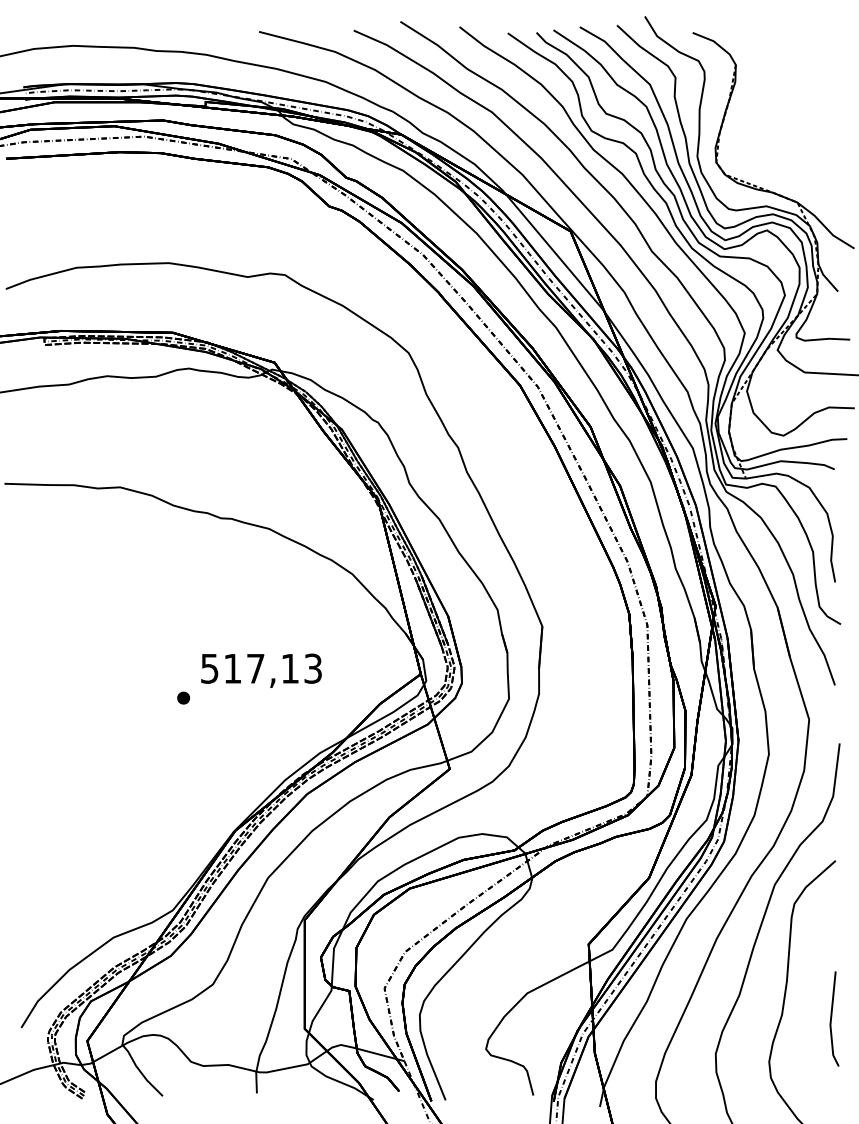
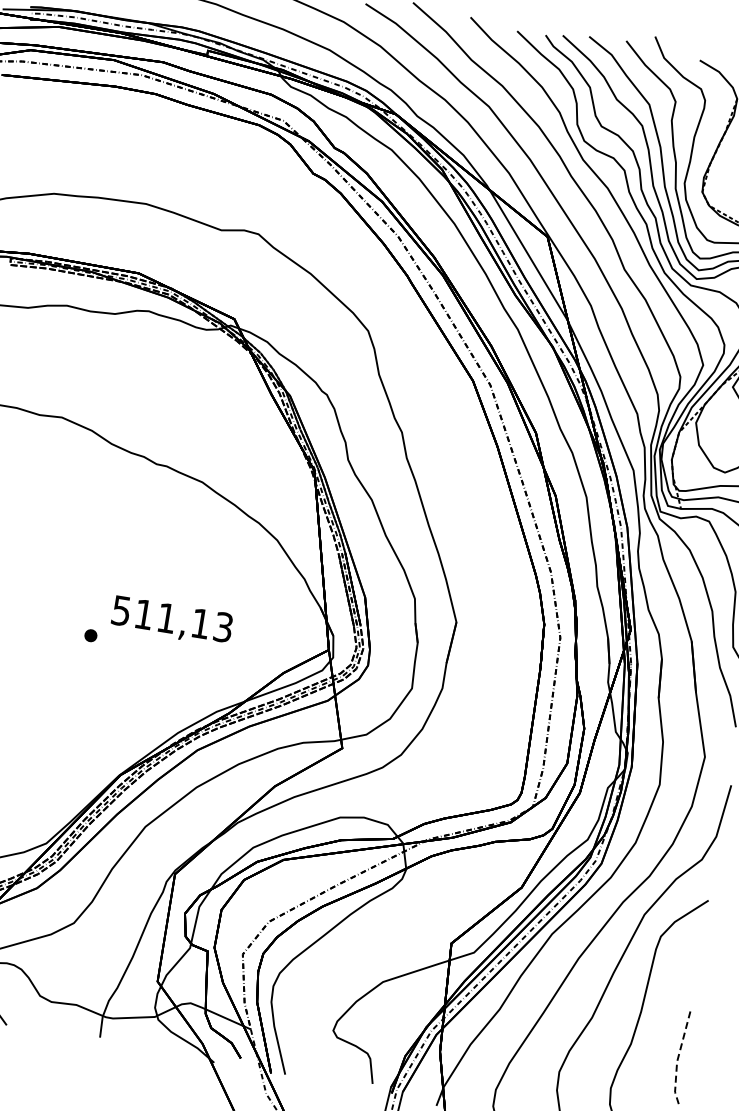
text: (255, 668) -> (166, 617), 517,13 -> 511,13
line: (830, 1021) -> (677, 1058), solid -> dashed

